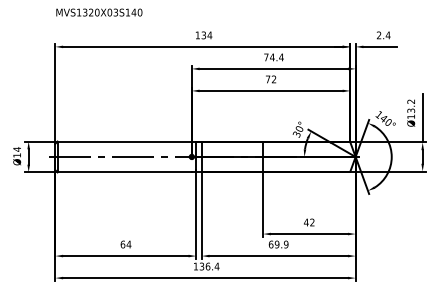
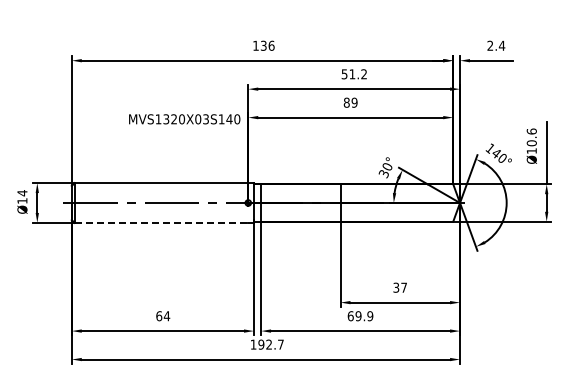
text: (99, 12) -> (184, 119), moved
text: (209, 35) -> (271, 45), 134 -> 136
text: (274, 57) -> (354, 74), 74.4 -> 51.2
text: (270, 79) -> (350, 102), 72 -> 89
text: (410, 106) -> (531, 137), Ø13.2 -> Ø10.6
line: (124, 172) -> (161, 222), solid -> dashed
text: (308, 222) -> (399, 287), 42 -> 37
text: (209, 266) -> (271, 344), 136.4 -> 192.7

